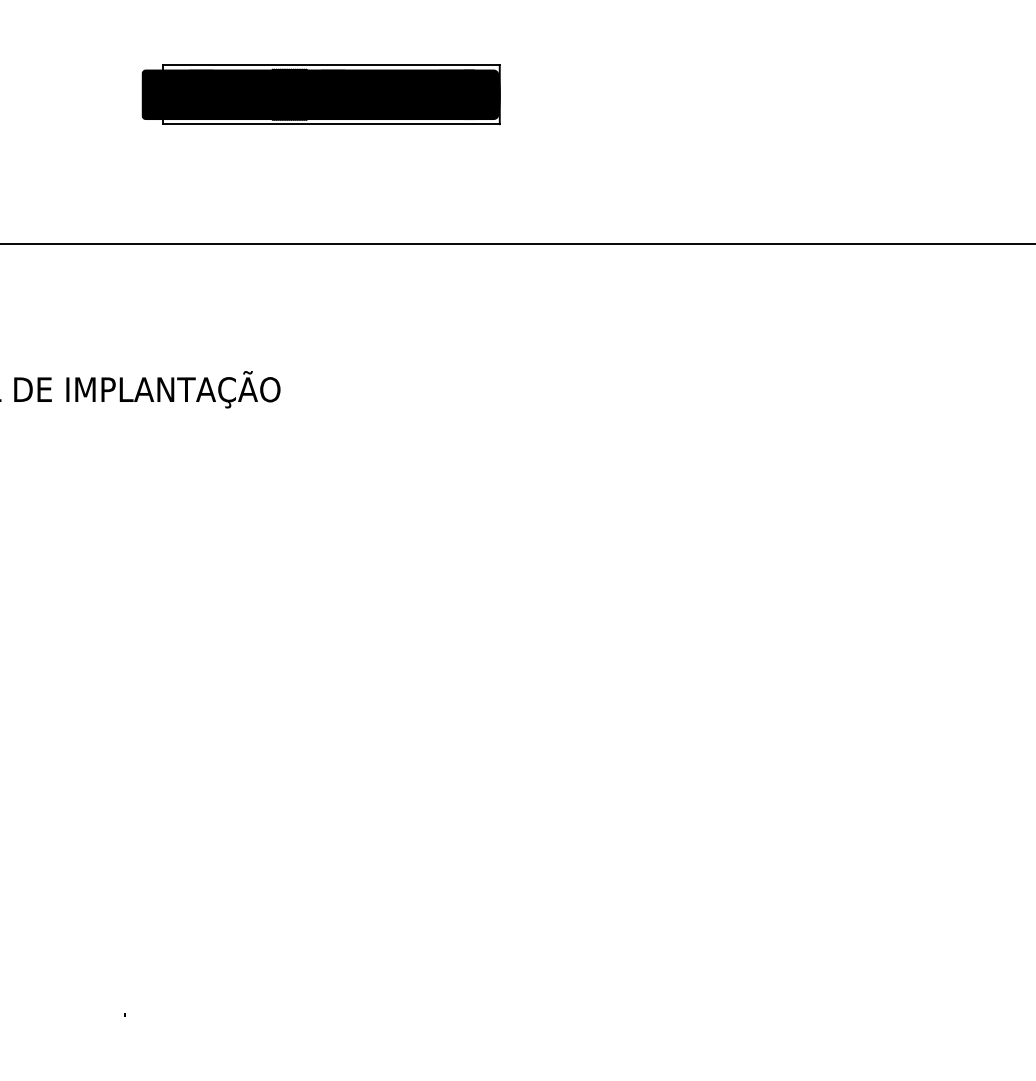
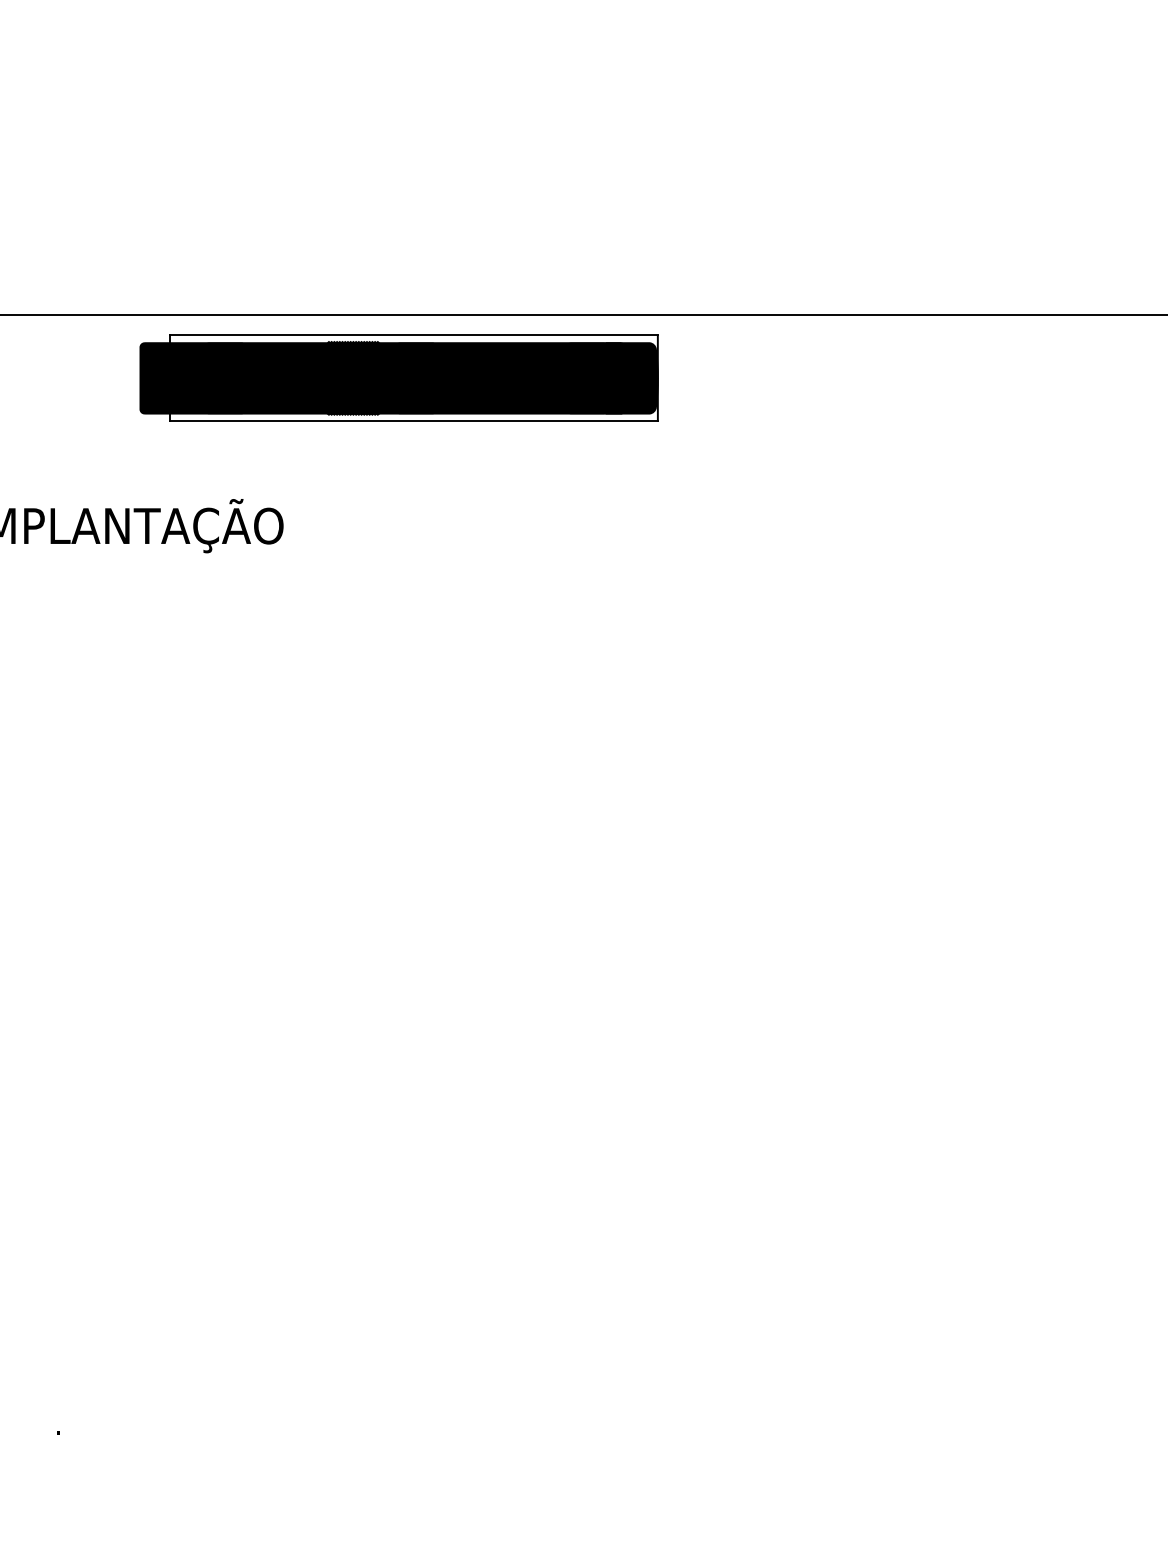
part: (320, 94) -> (398, 377), moved

